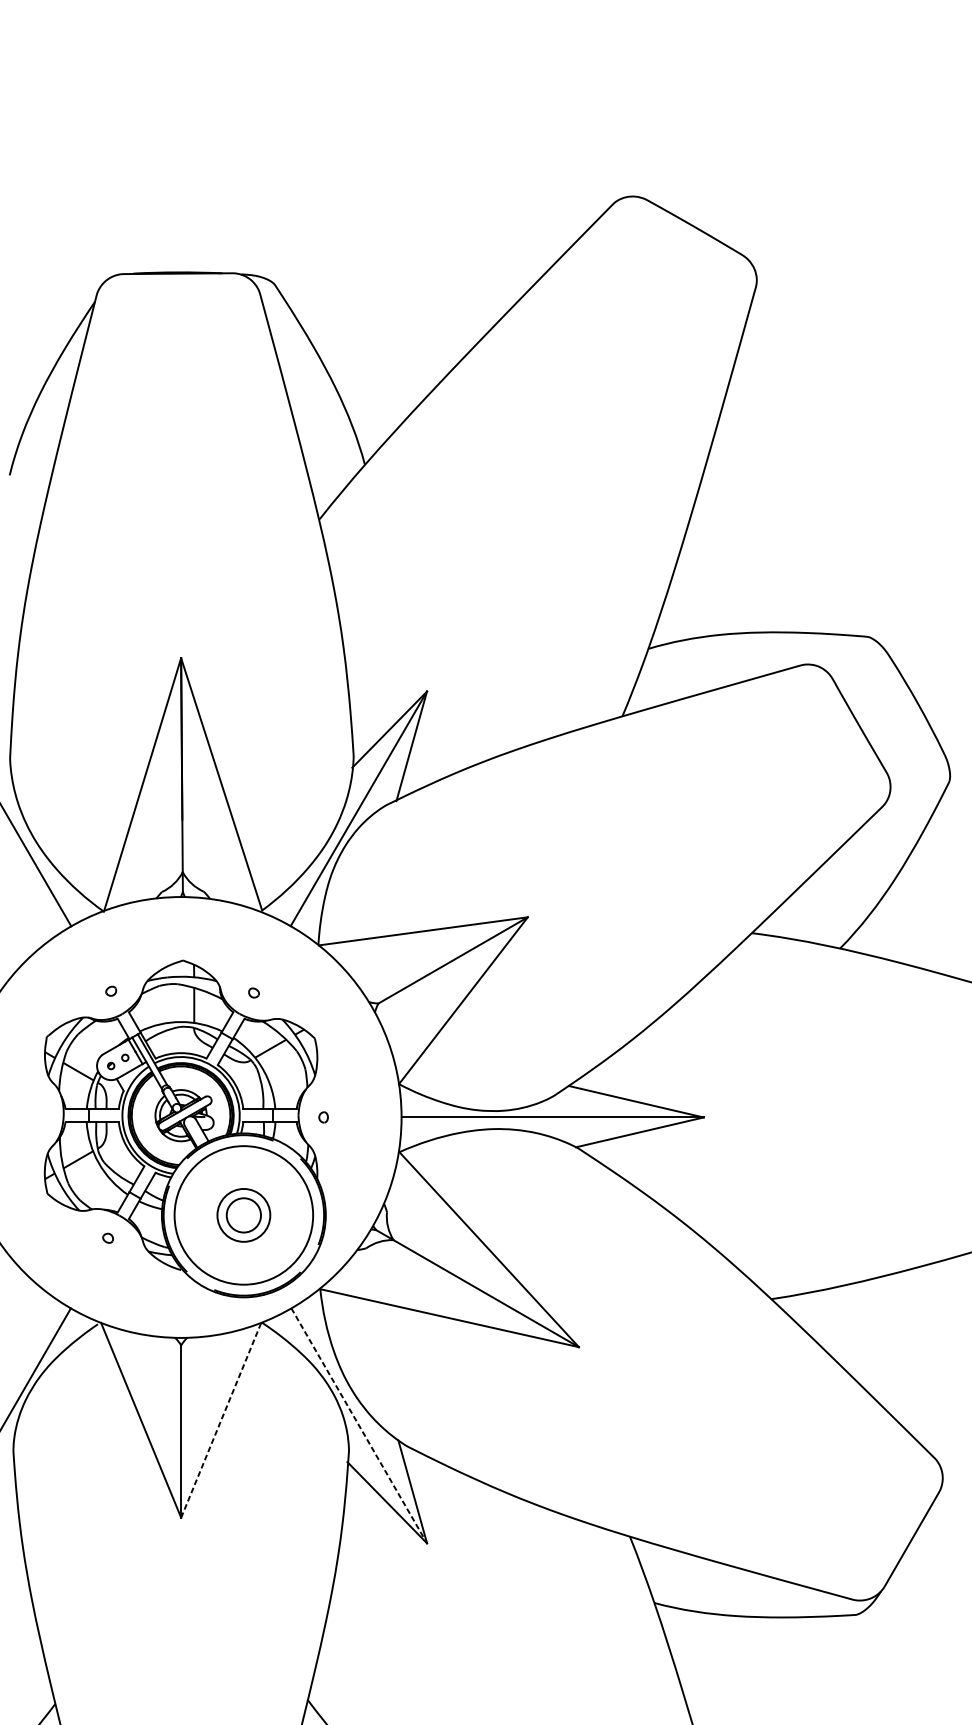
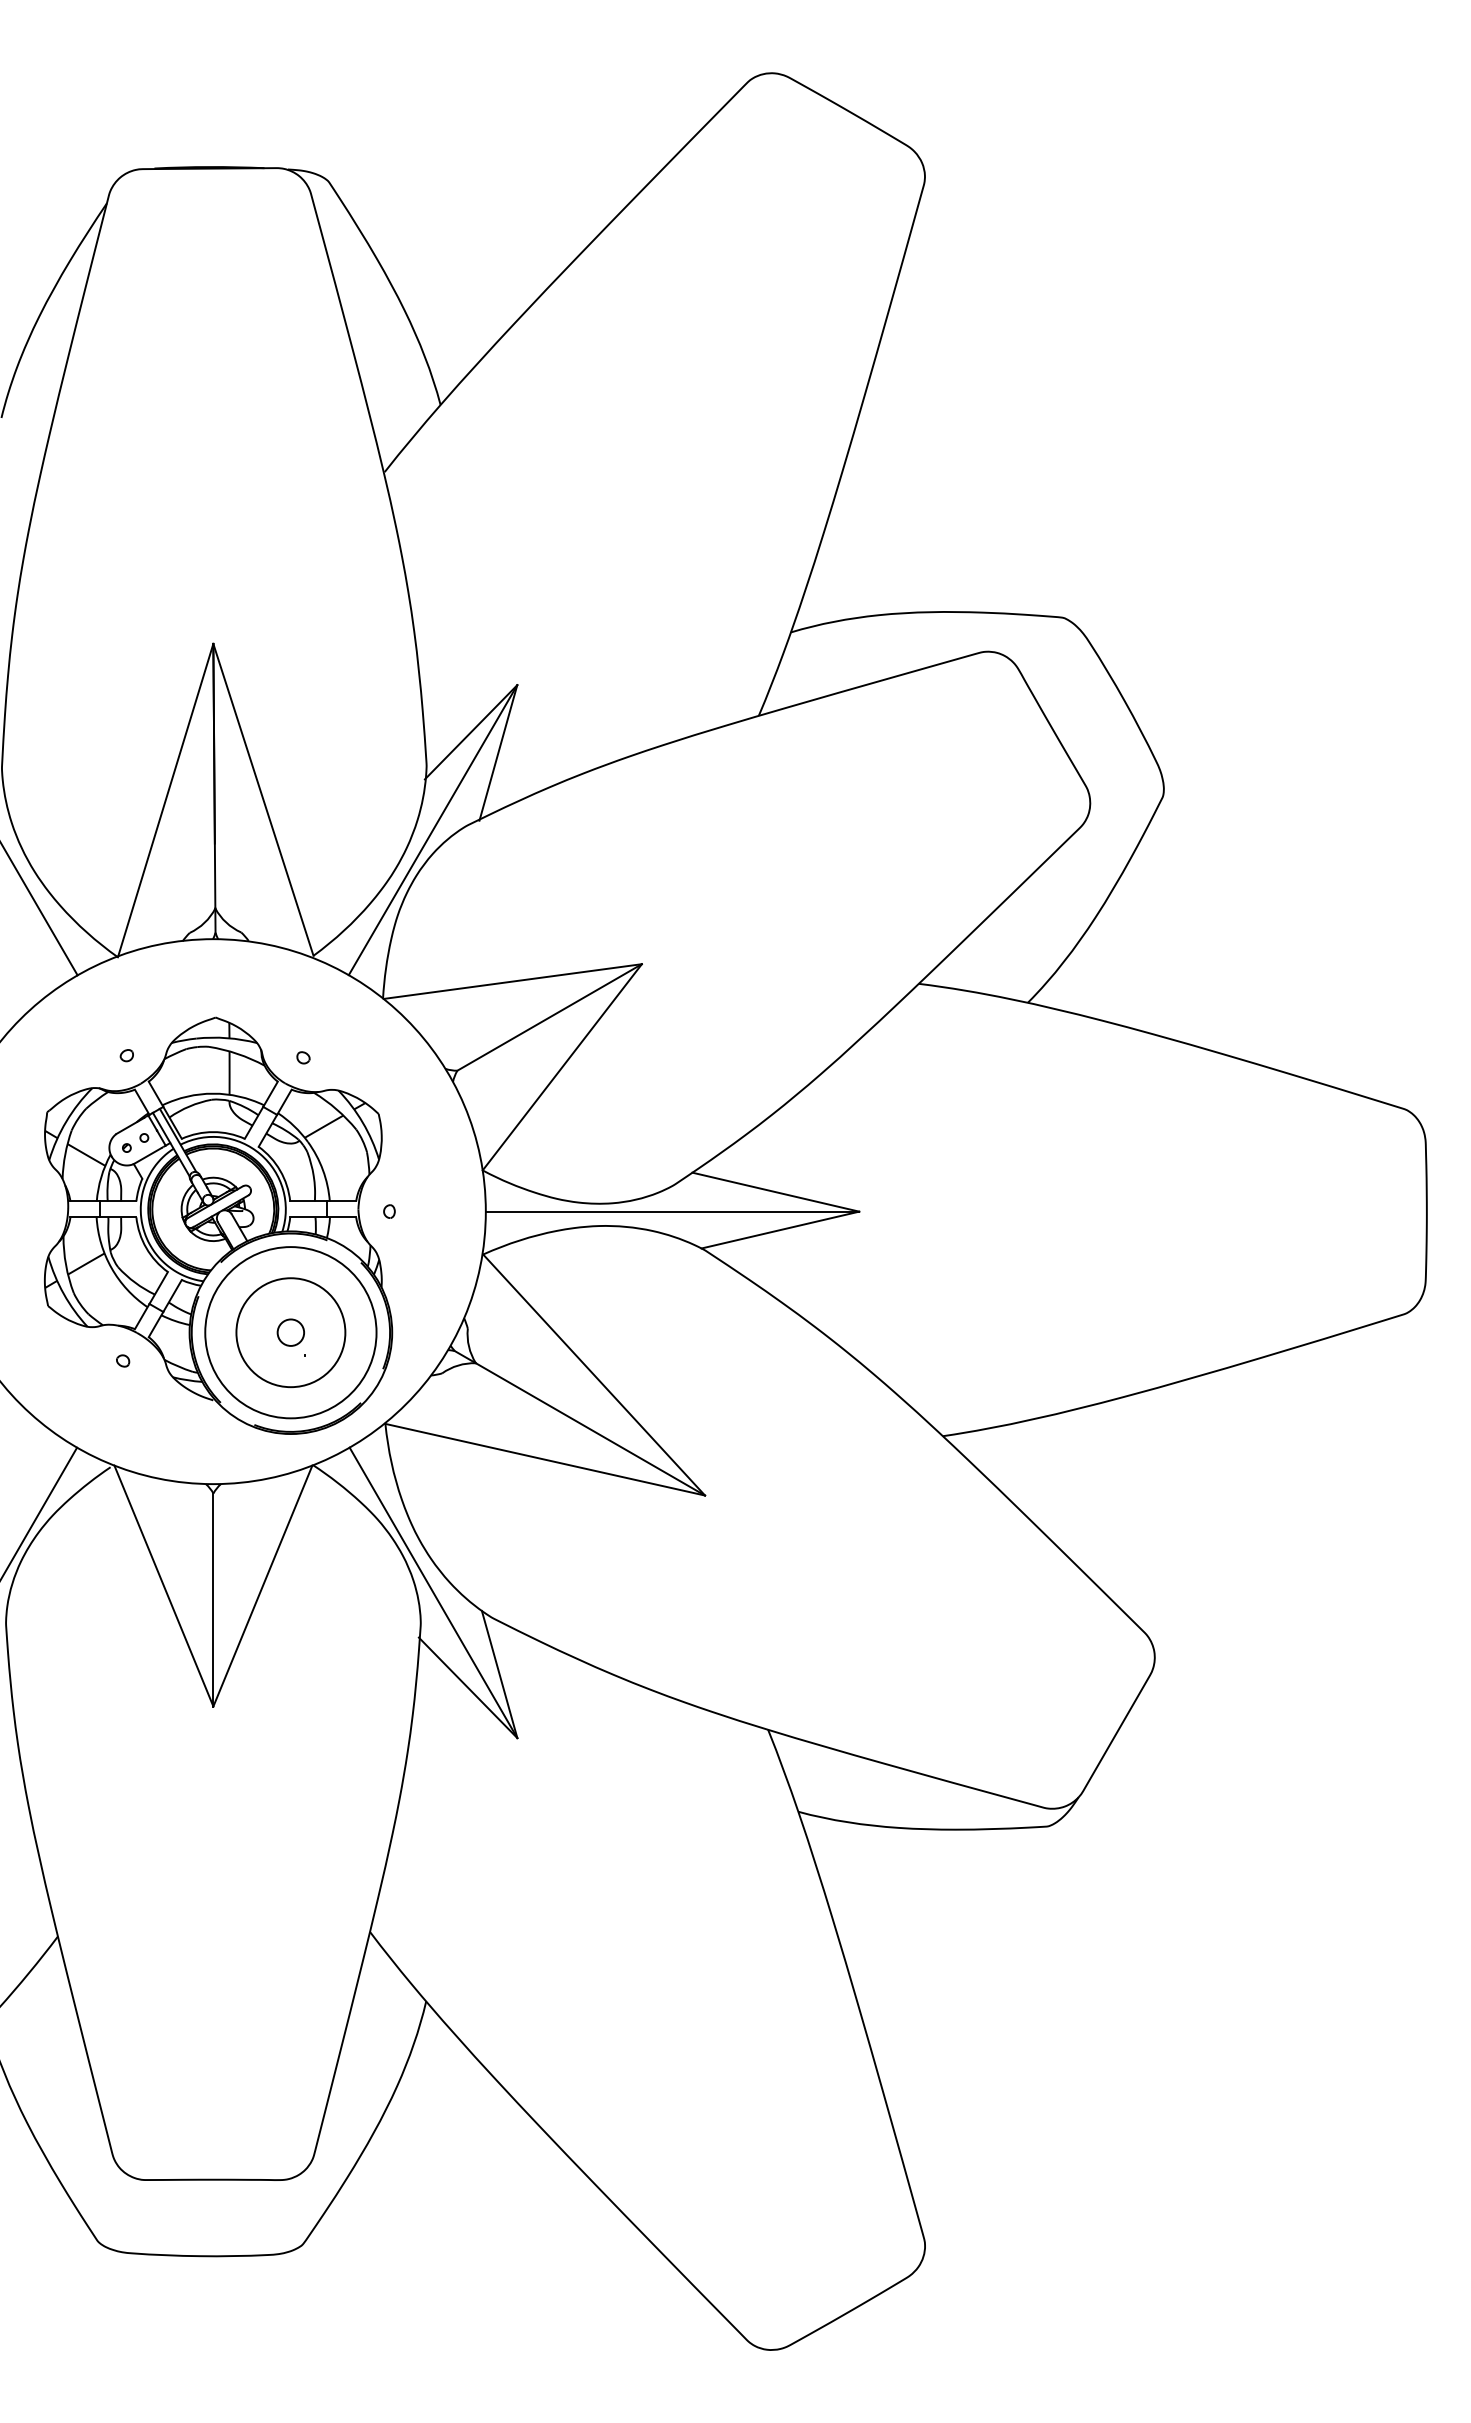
circle: (243, 1215) -> (290, 1332), size x0.62
circle: (243, 1215) -> (290, 1332), size x1.67
line: (221, 1419) -> (263, 1585), dashed -> solid
line: (359, 1425) -> (433, 1592), dashed -> solid

